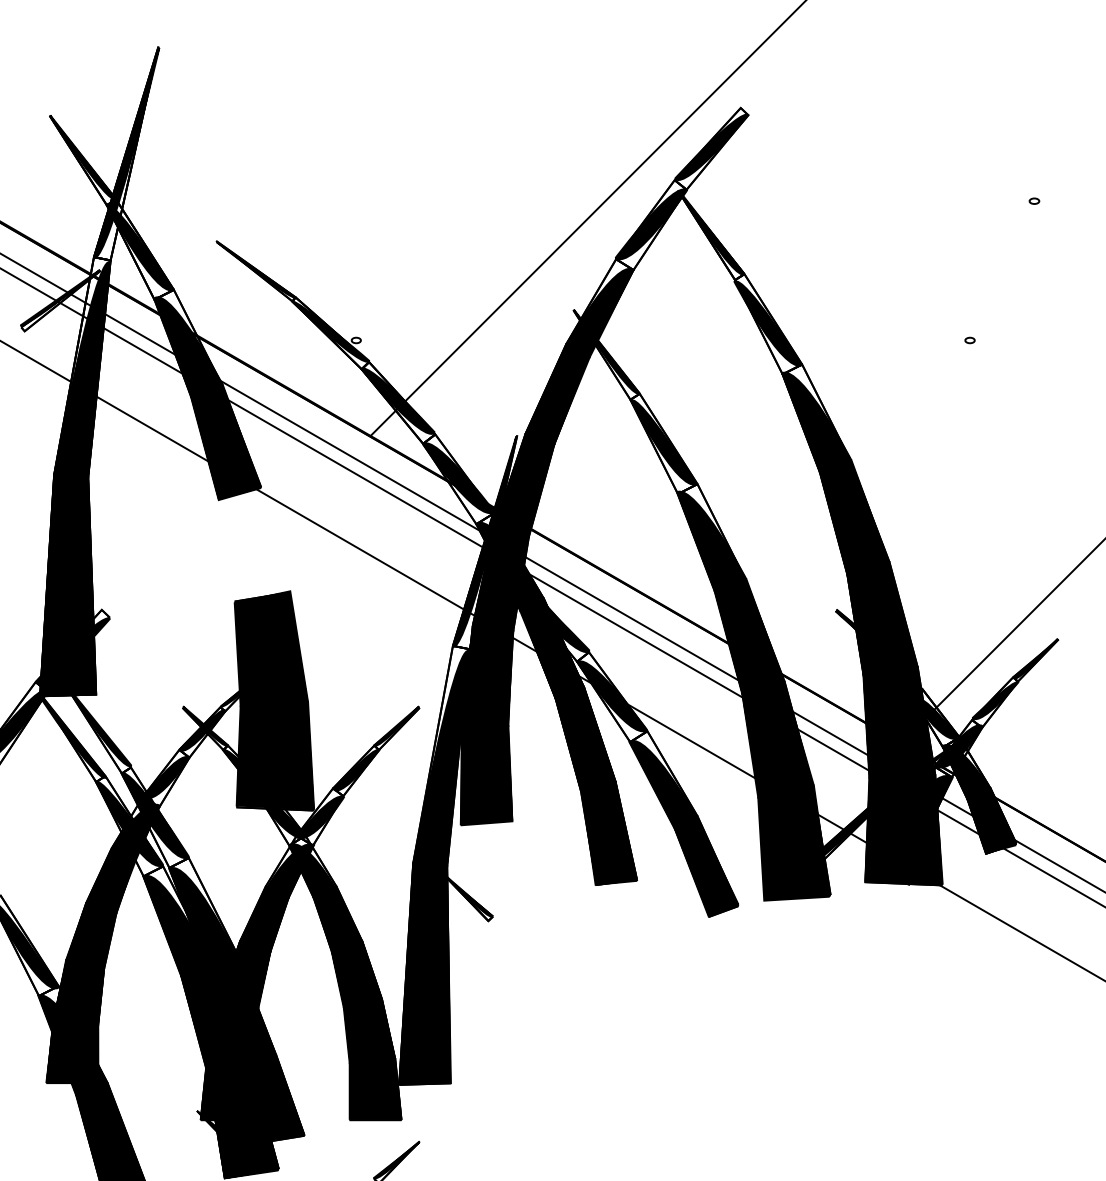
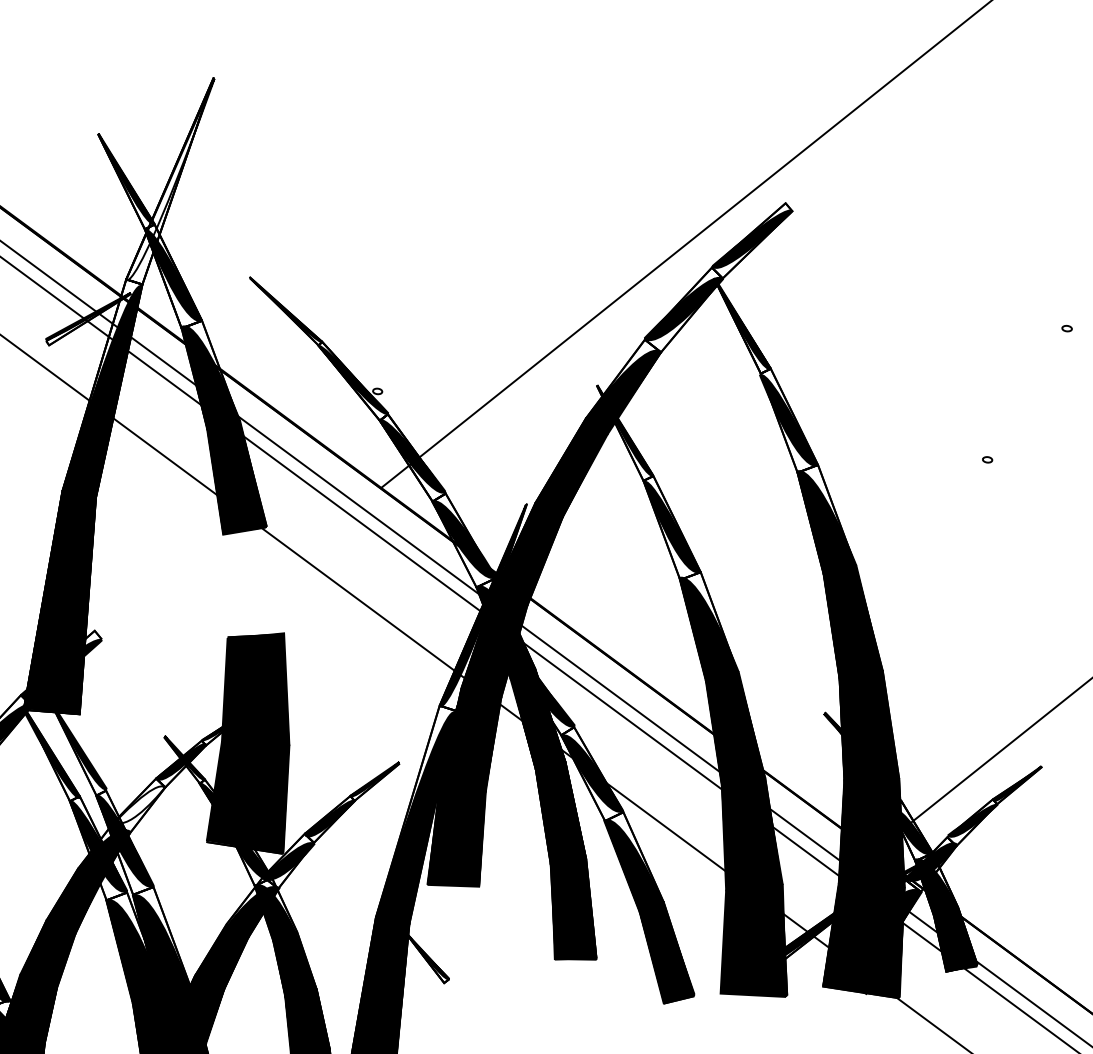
fill: (126, 152) -> (170, 179), removed
fill: (166, 777) -> (140, 804), removed

